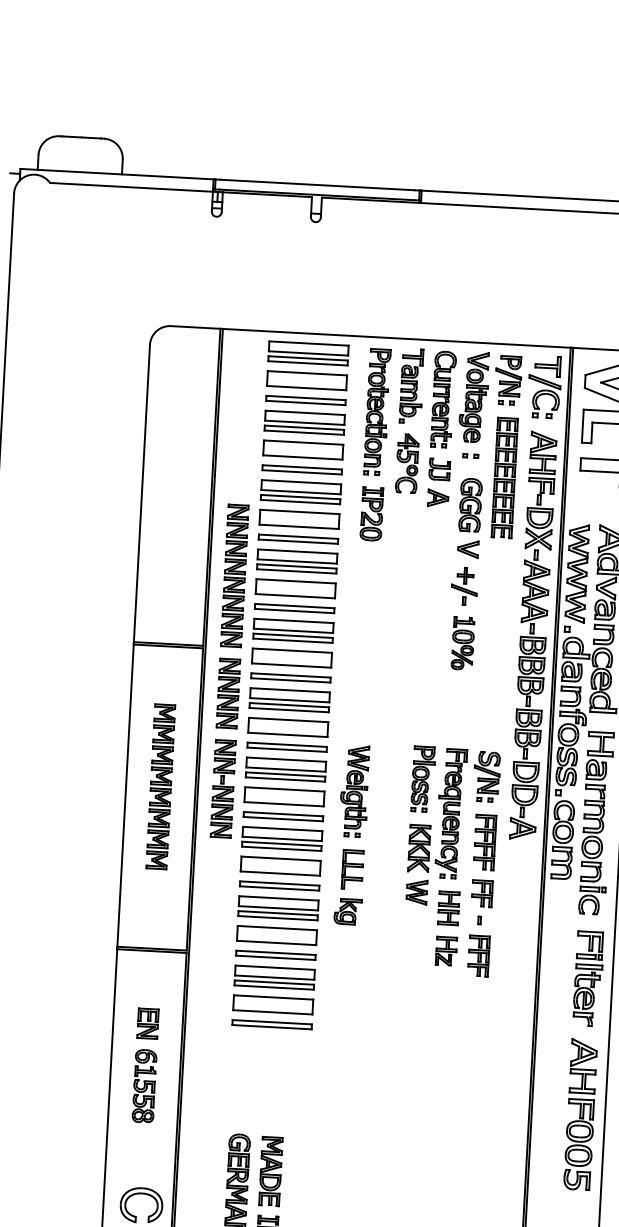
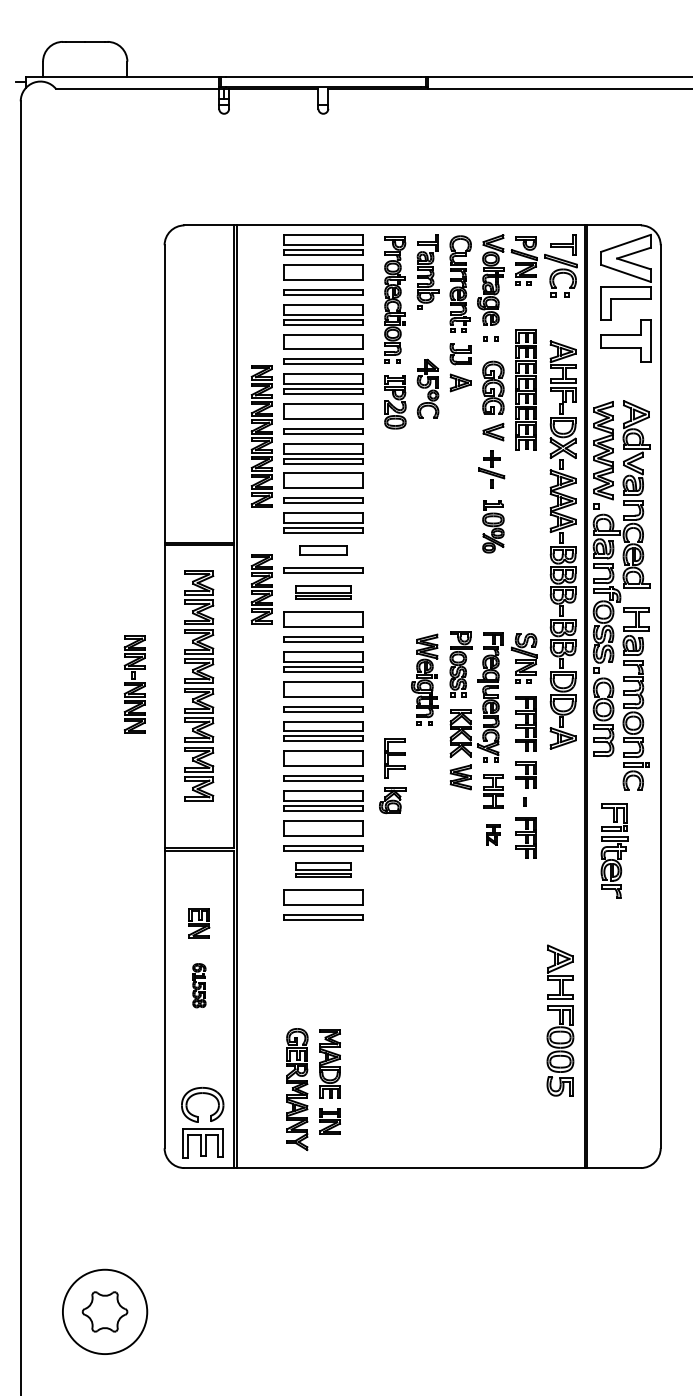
part: (406, 463) -> (427, 388), moved
part: (504, 477) -> (525, 389), moved
part: (234, 575) -> (261, 436), moved
part: (532, 635) -> (562, 544), moved
part: (292, 658) -> (323, 550), size x0.6
part: (289, 700) -> (323, 592), size x0.7
part: (161, 786) -> (199, 685), size x1.4
part: (222, 788) -> (134, 684), moved
part: (354, 790) -> (424, 679), moved
part: (446, 951) -> (493, 834), size x0.7
part: (274, 976) -> (323, 869), size x0.7
part: (588, 978) -> (614, 850), moved
part: (144, 1085) -> (199, 985), size x0.6
part: (580, 1114) -> (560, 1020), moved

